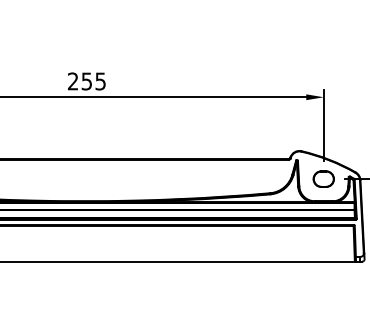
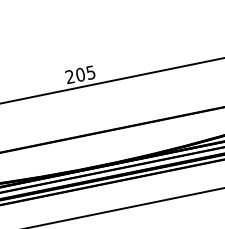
text: (86, 81) -> (80, 74), 255 -> 205

